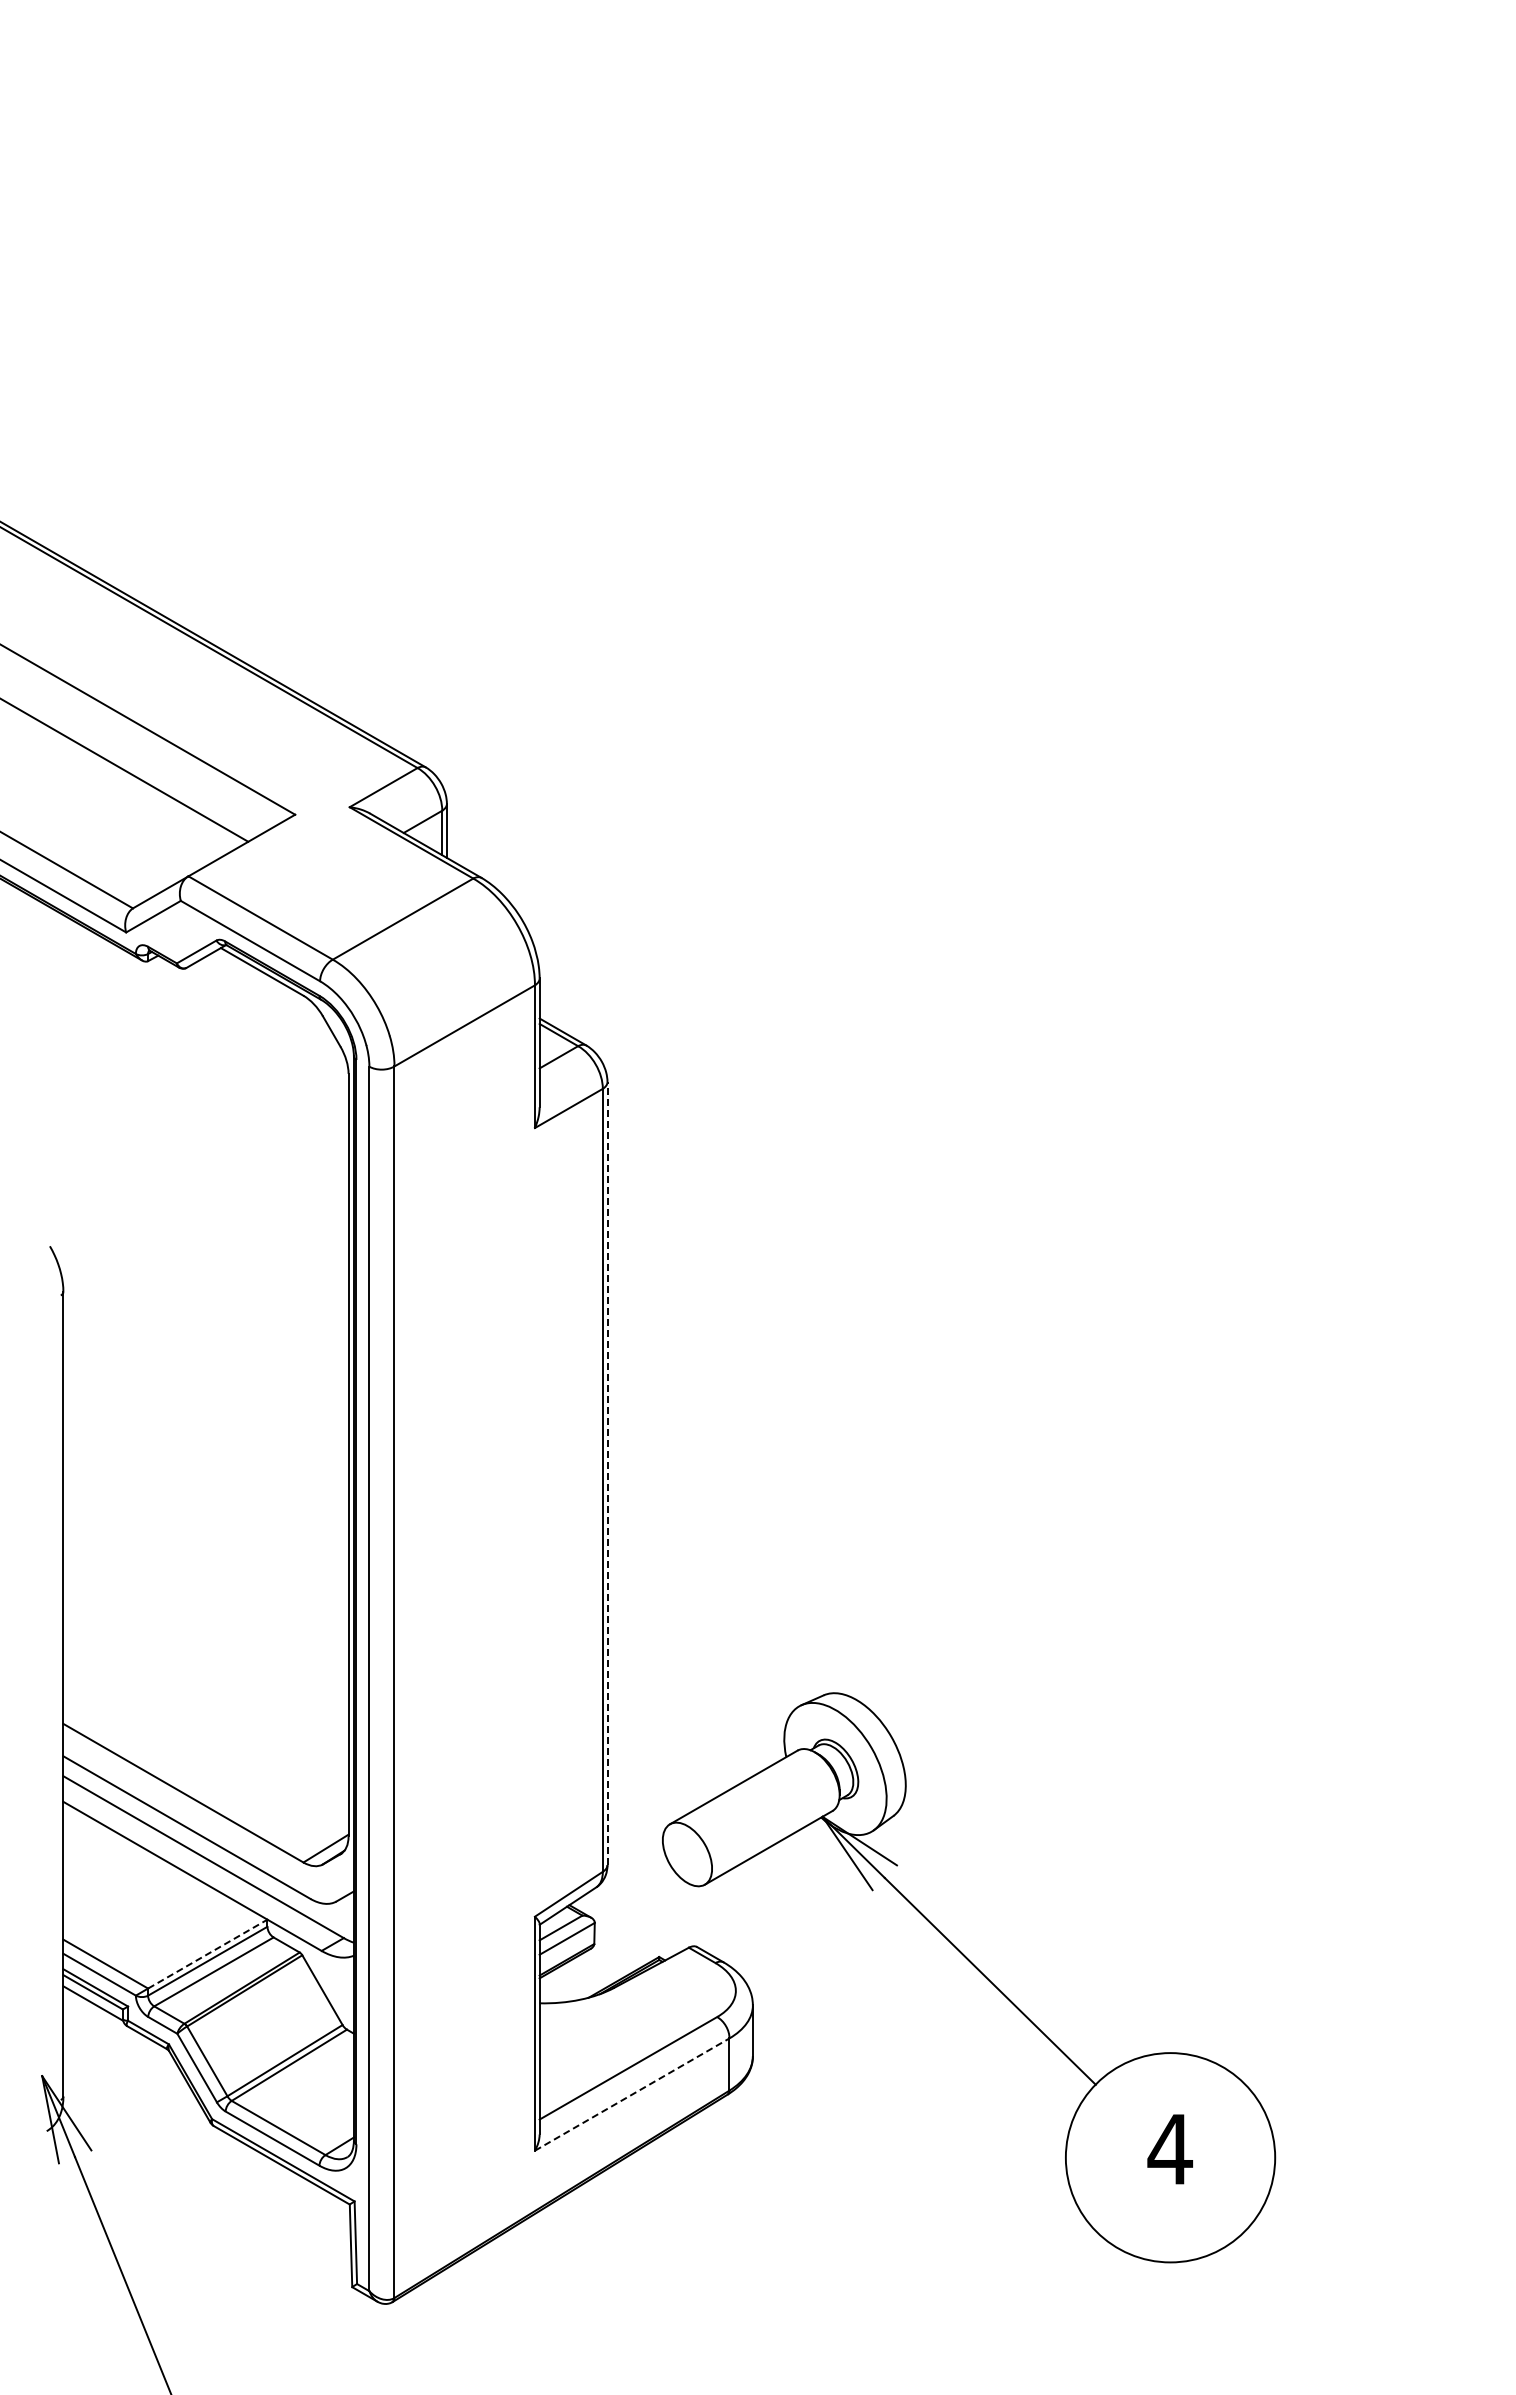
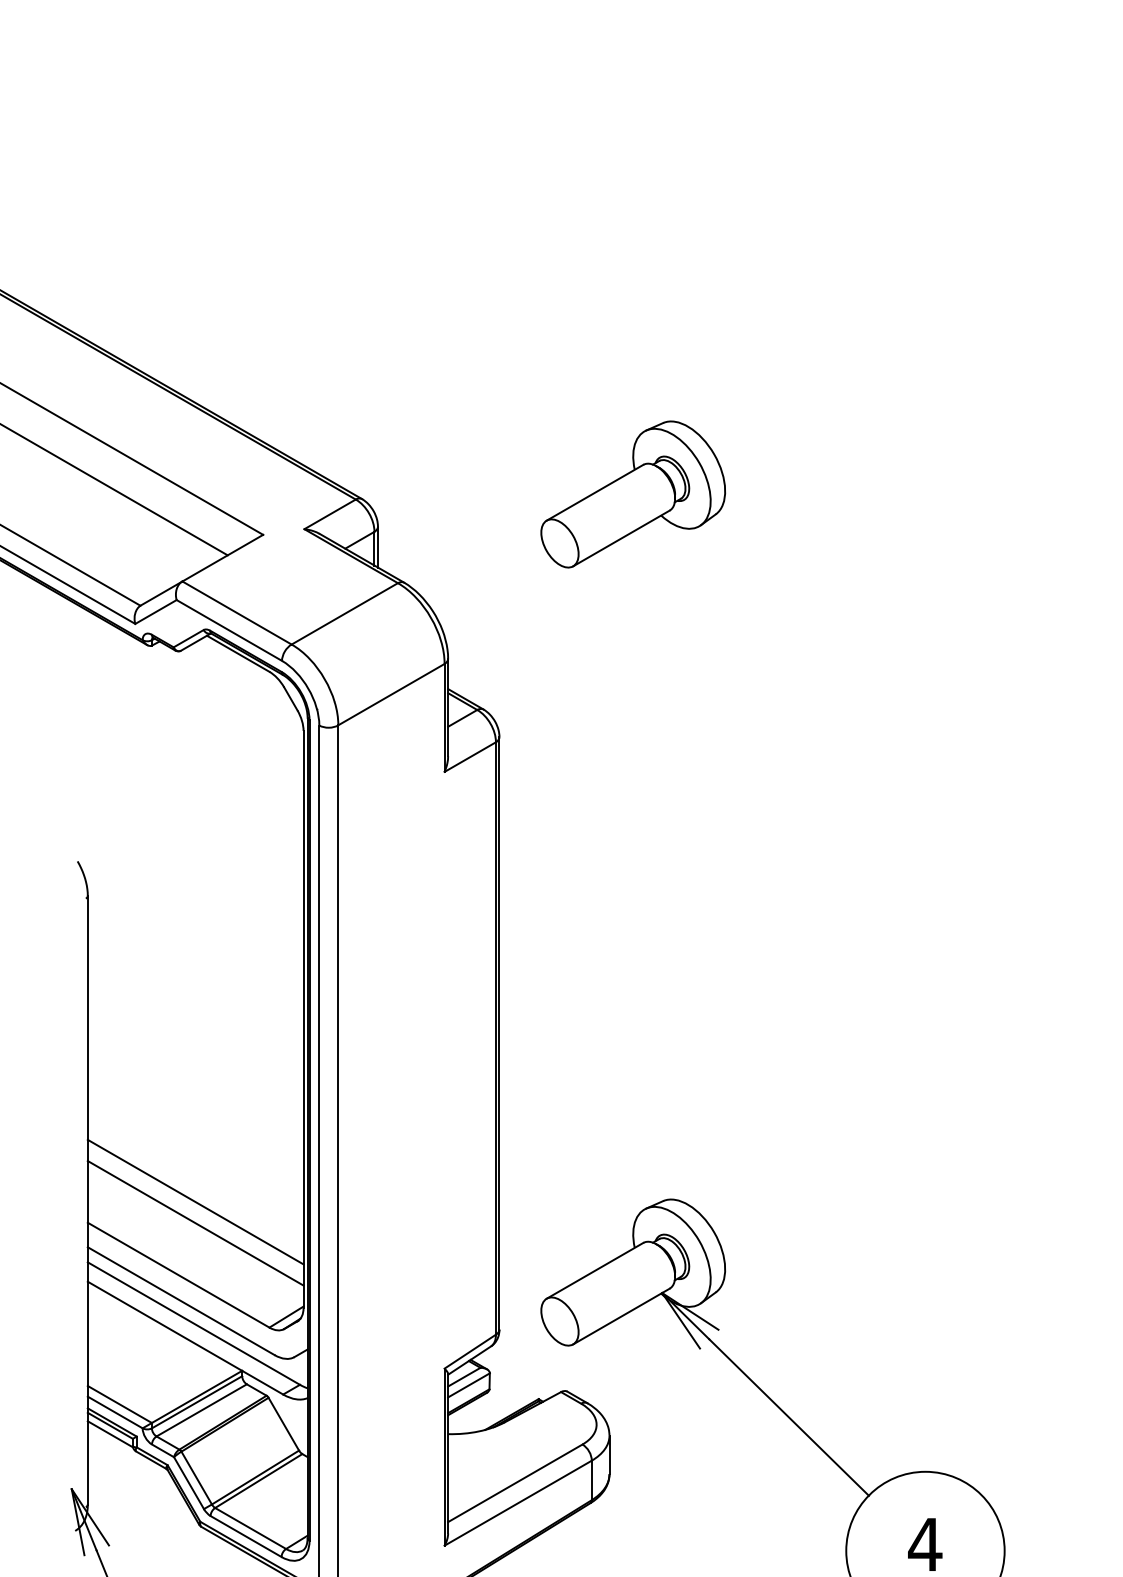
part: (784, 760) -> (633, 493), added
line: (607, 1473) -> (499, 1033), dashed -> solid
line: (205, 1696) -> (195, 1202), added
line: (205, 1724) -> (195, 1223), added
line: (207, 1954) -> (196, 1397), dashed -> solid
line: (632, 2094) -> (518, 1503), dashed -> solid

